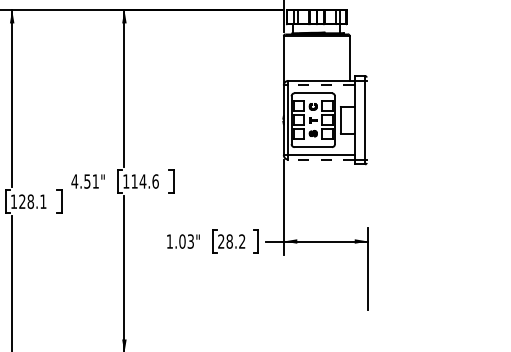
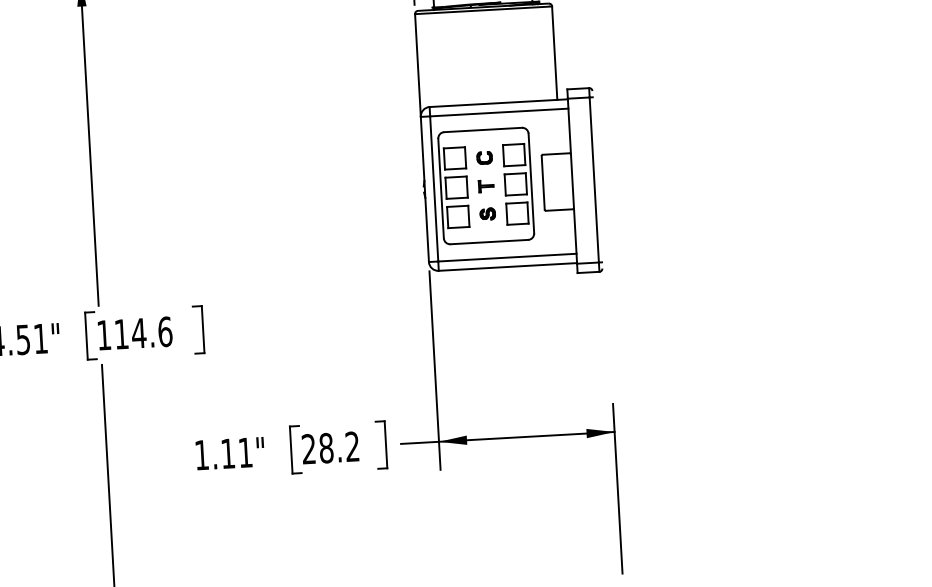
line: (321, 85) -> (499, 112), dashed -> solid
line: (321, 159) -> (507, 266), dashed -> solid
text: (186, 241) -> (236, 453), 1.03" -> 1.11"

